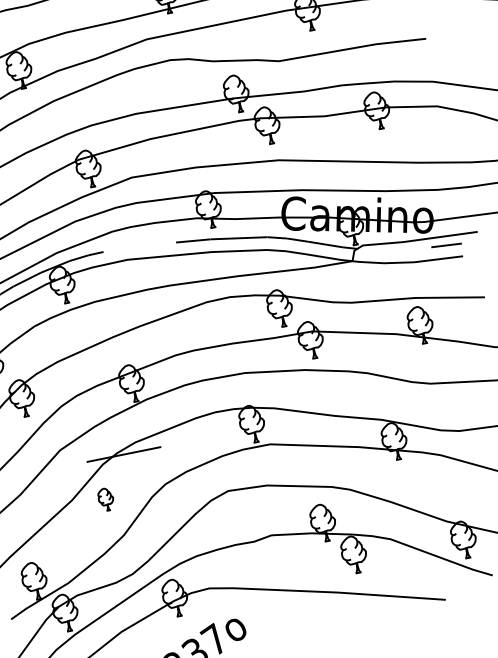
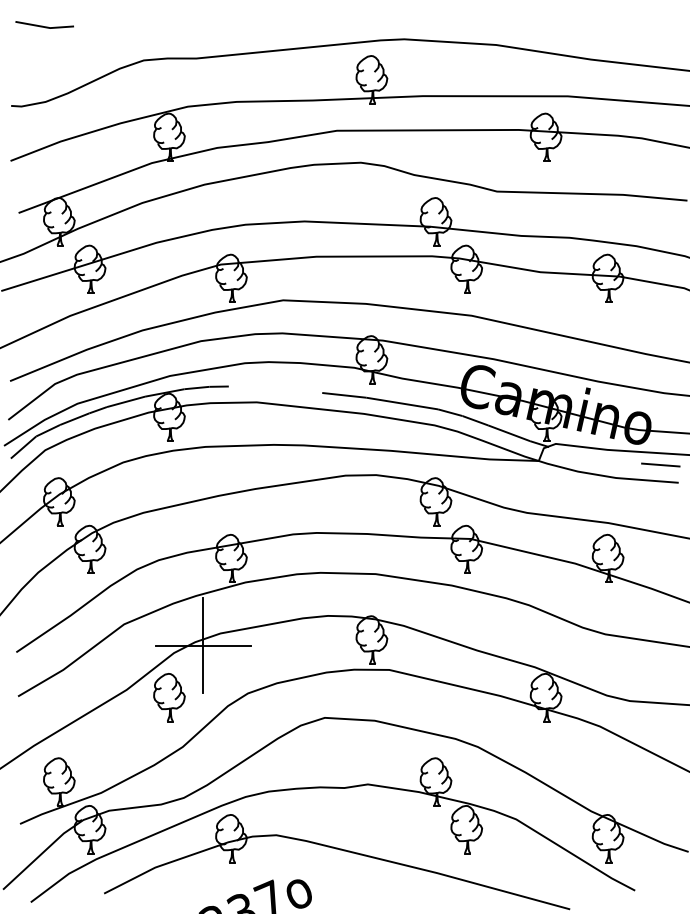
line: (124, 454) -> (203, 645), added
part: (106, 499) -> (169, 697), size x1.67

